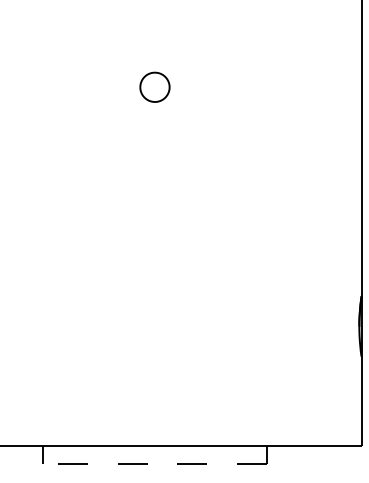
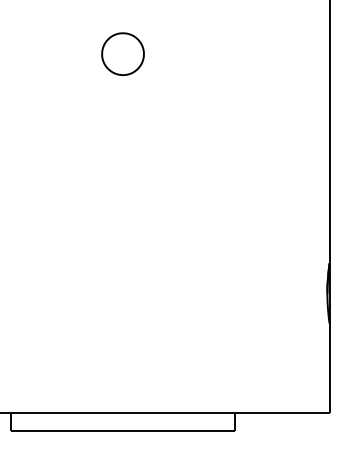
part: (154, 87) -> (122, 54), size x1.43
line: (154, 464) -> (122, 431), dashed -> solid

